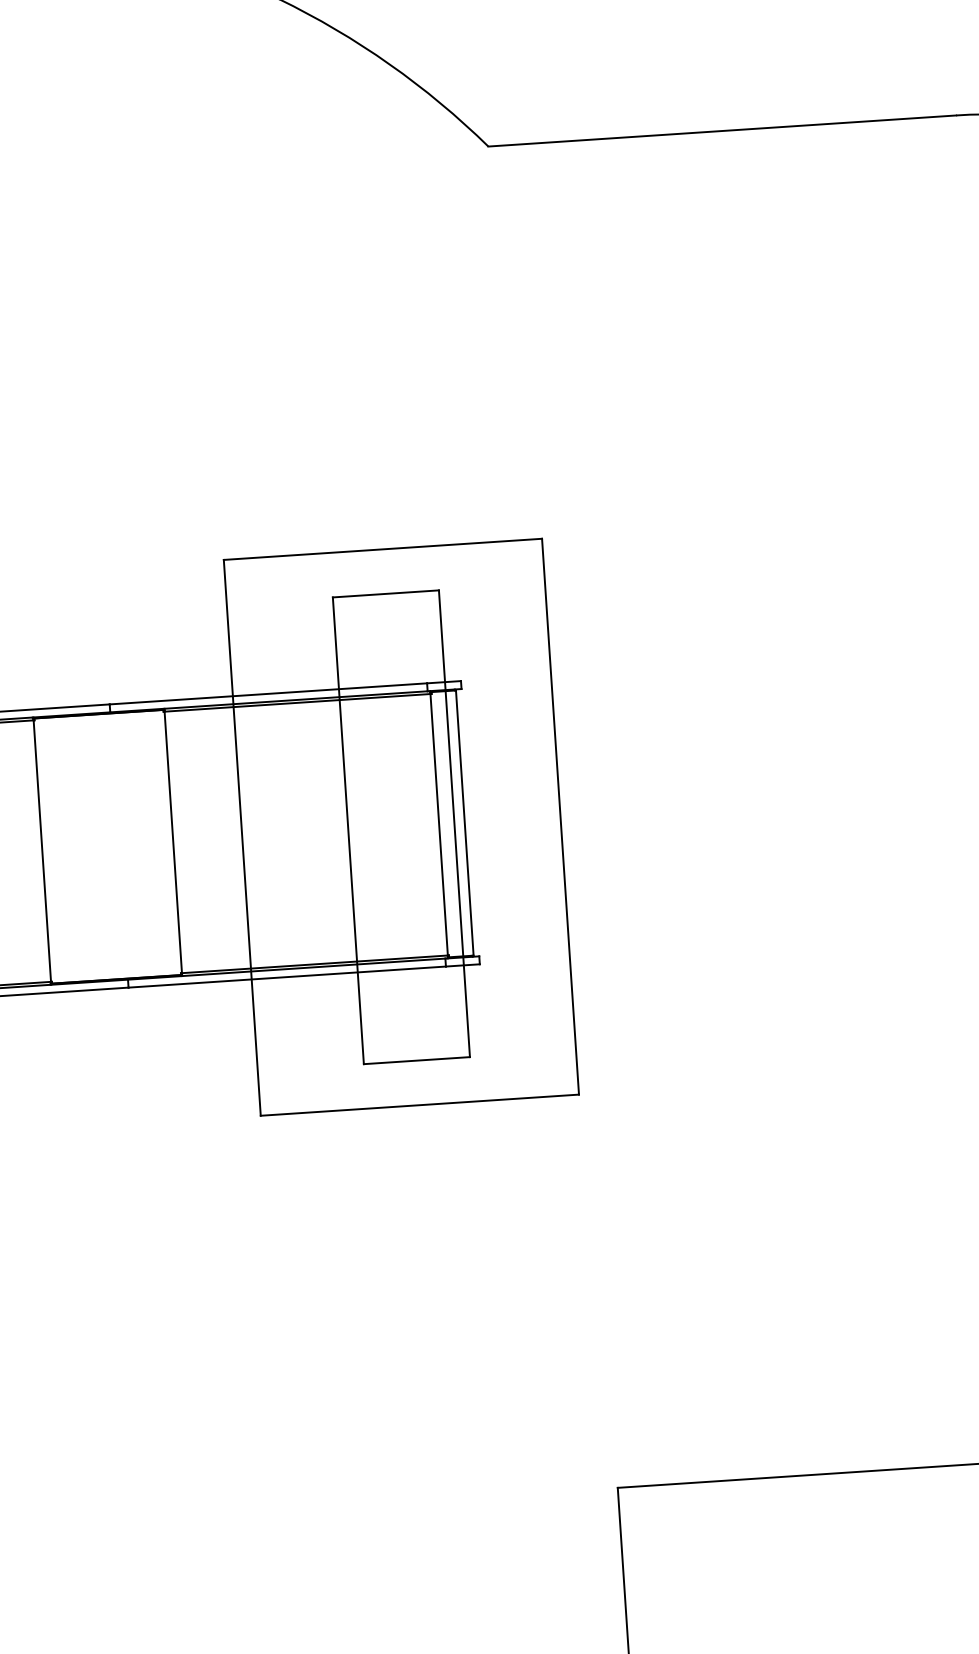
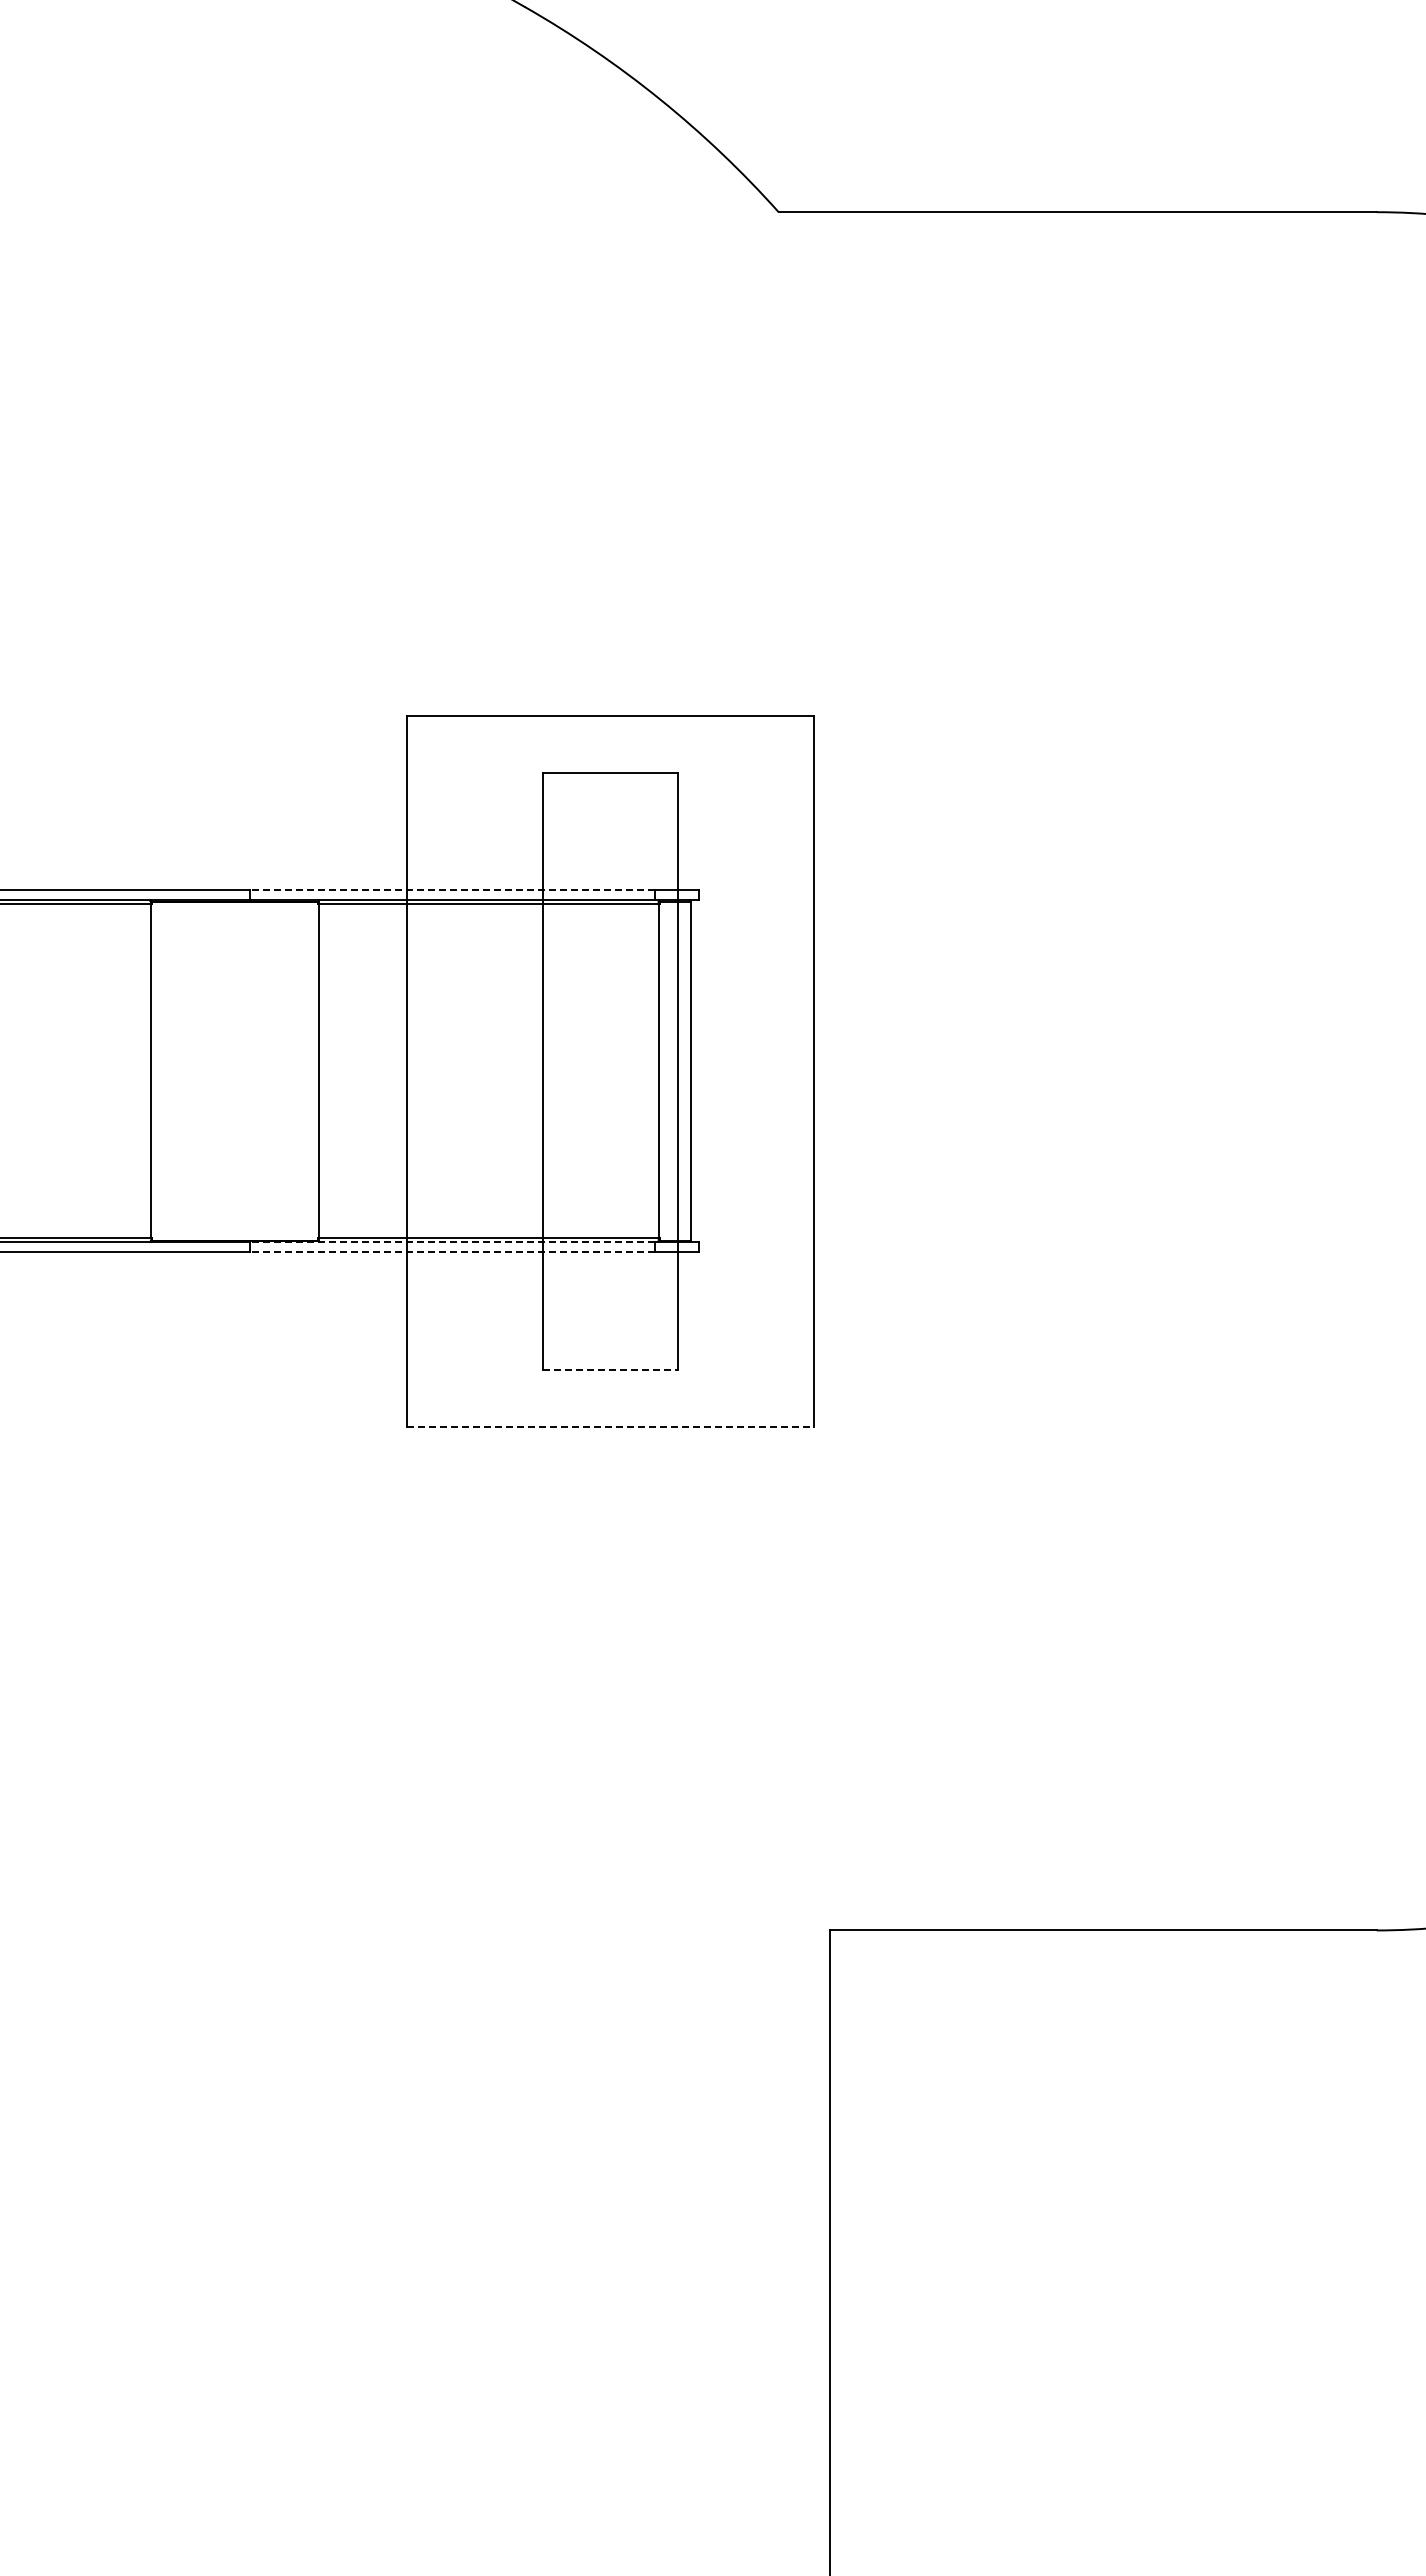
line: (268, 694) -> (452, 890), solid -> dashed
line: (286, 969) -> (452, 1242), solid -> dashed
line: (287, 977) -> (452, 1252), solid -> dashed
line: (416, 1060) -> (610, 1369), solid -> dashed
line: (419, 1105) -> (610, 1426), solid -> dashed

